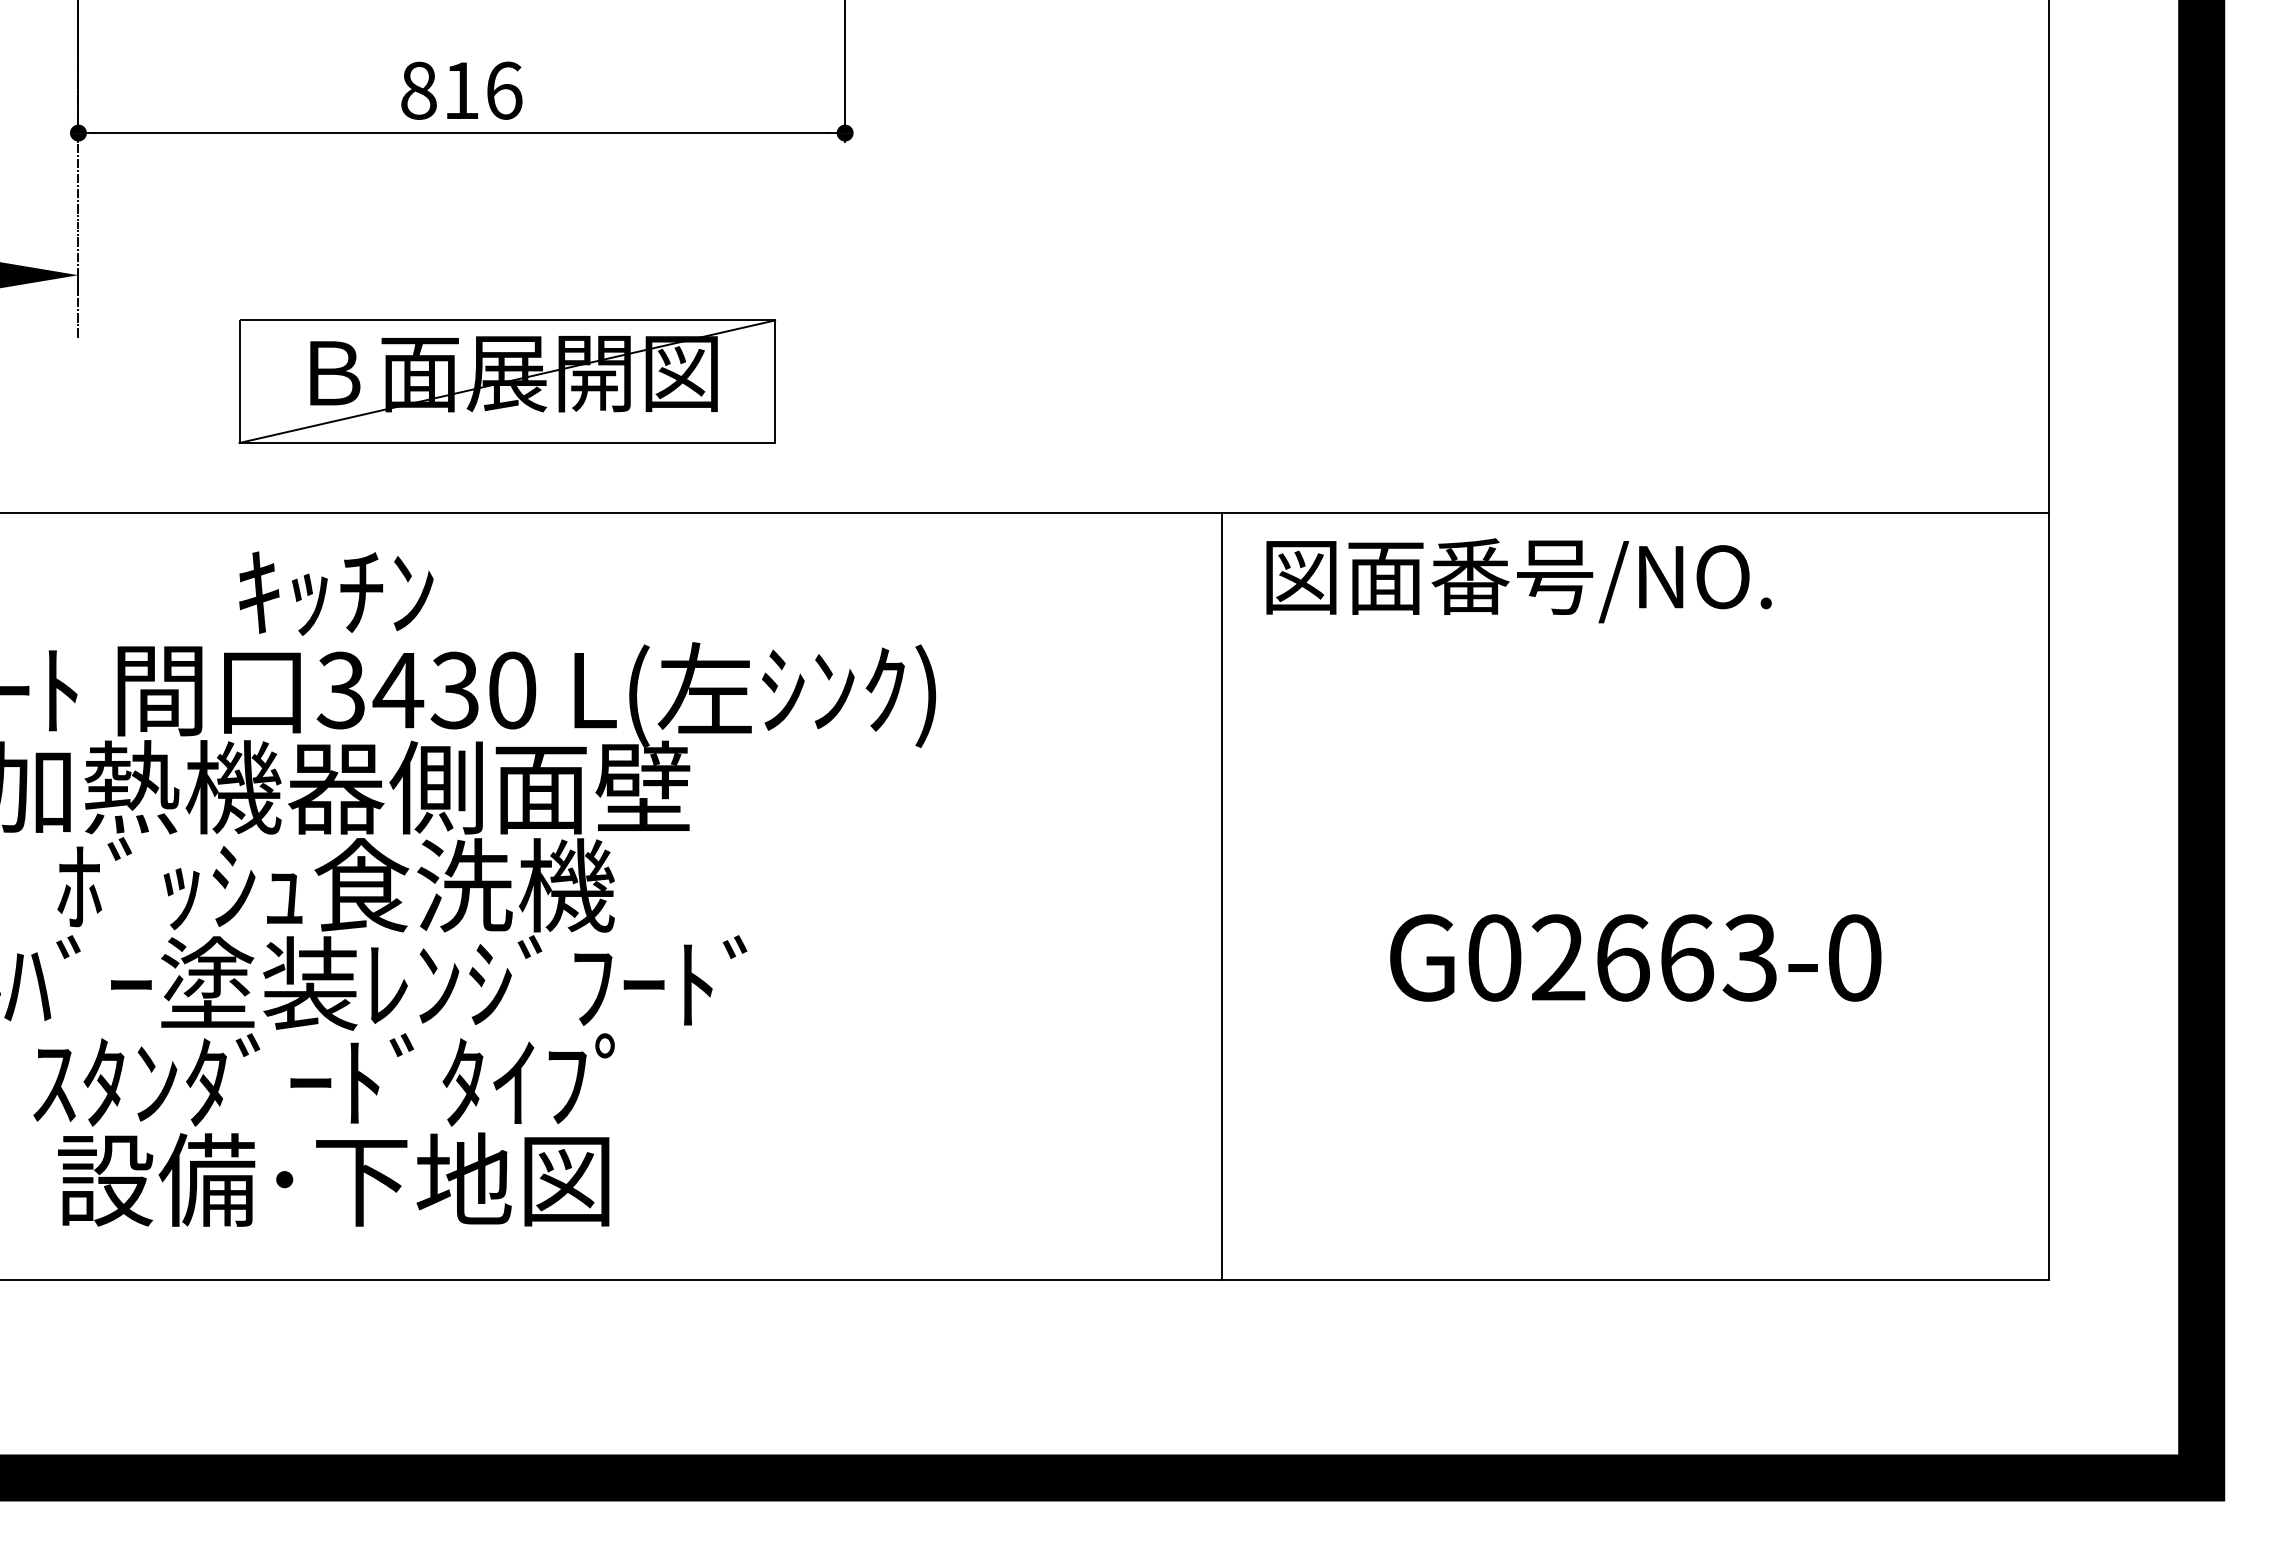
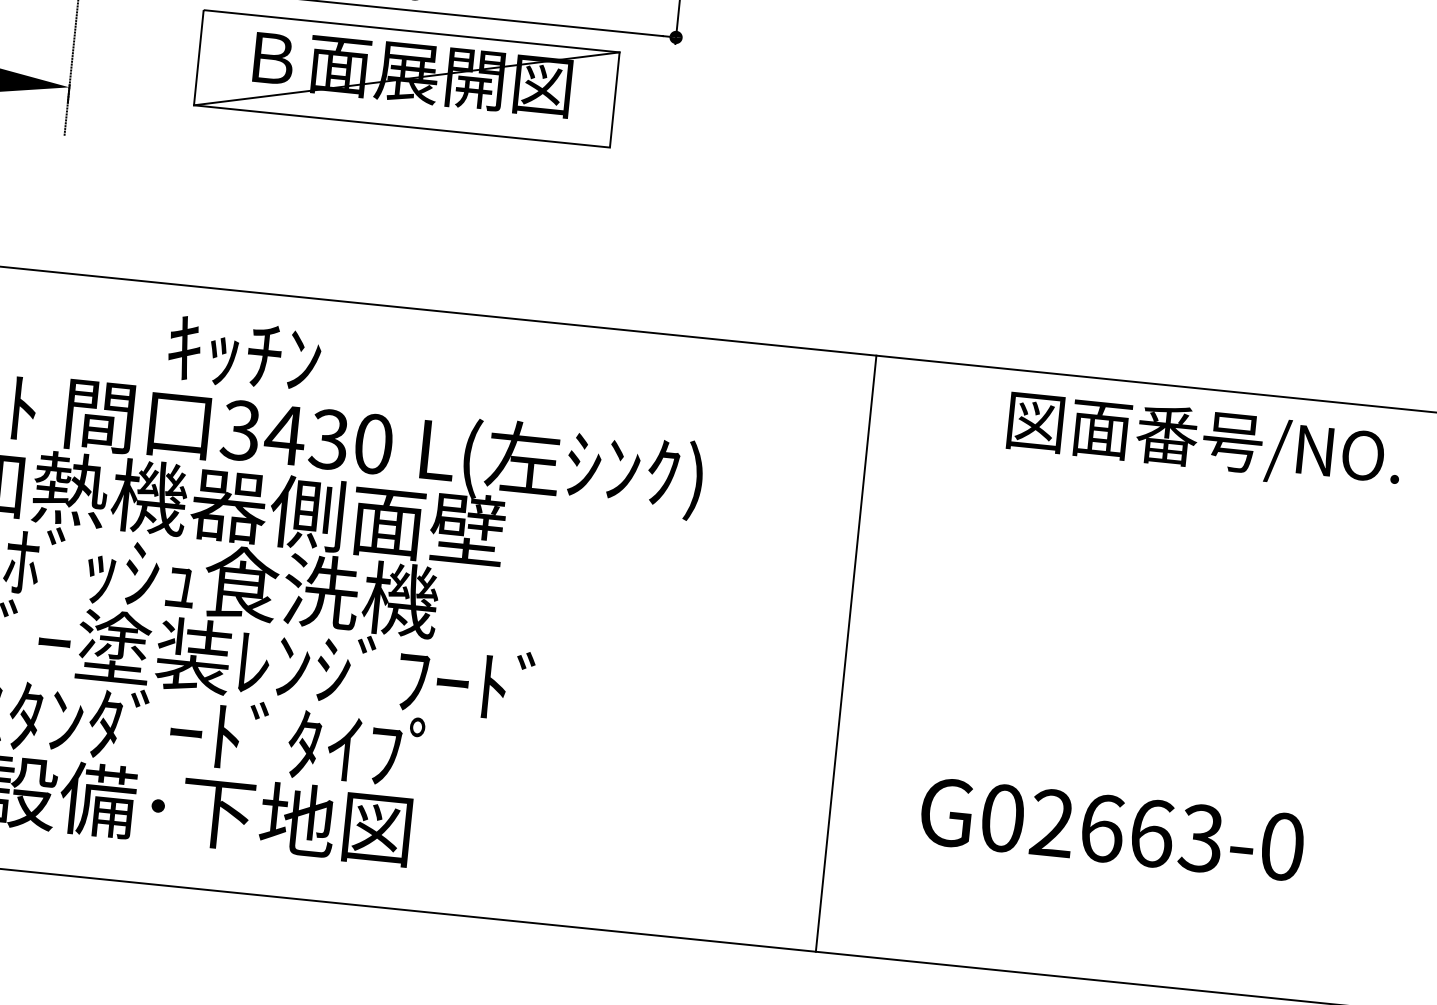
part: (507, 381) -> (406, 78), moved
text: (1518, 580) -> (1204, 442), moved
line: (1221, 896) -> (846, 653), moved
text: (1635, 957) -> (1112, 829), moved

